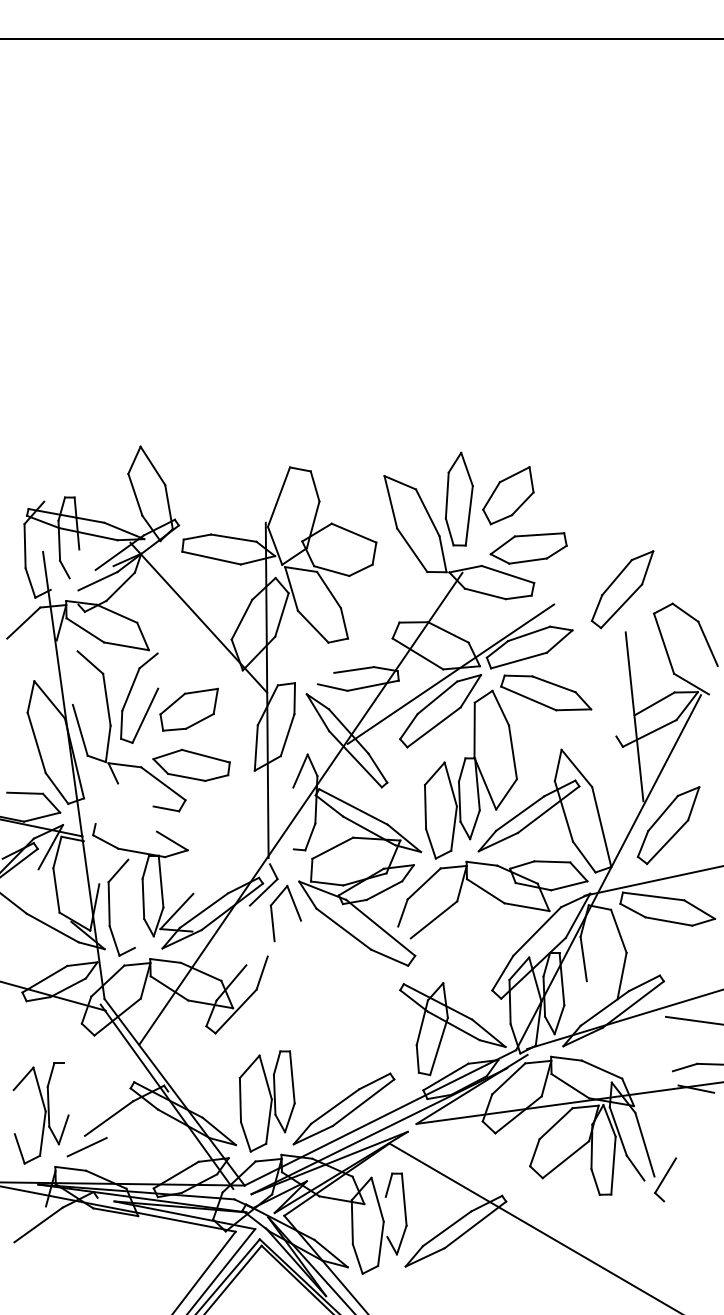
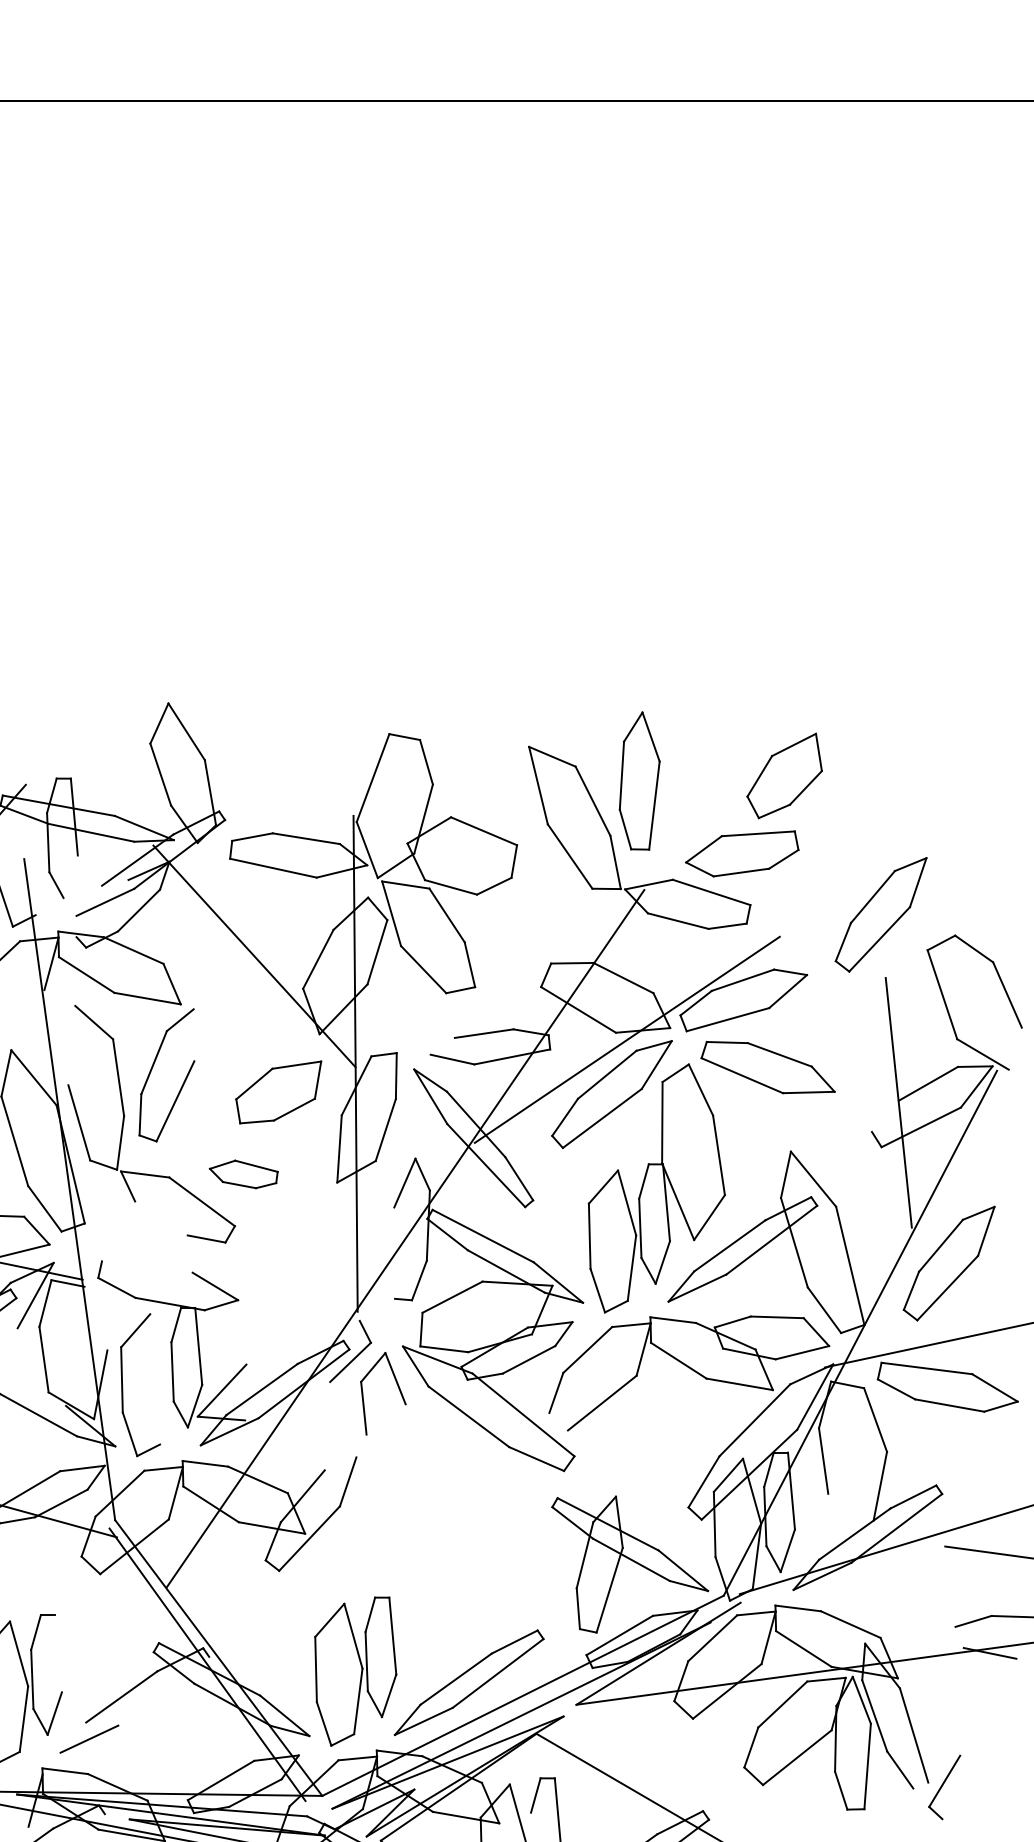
part: (508, 495) -> (784, 775), moved
part: (188, 709) -> (277, 1092), moved
part: (191, 764) -> (243, 1173), size x0.6

